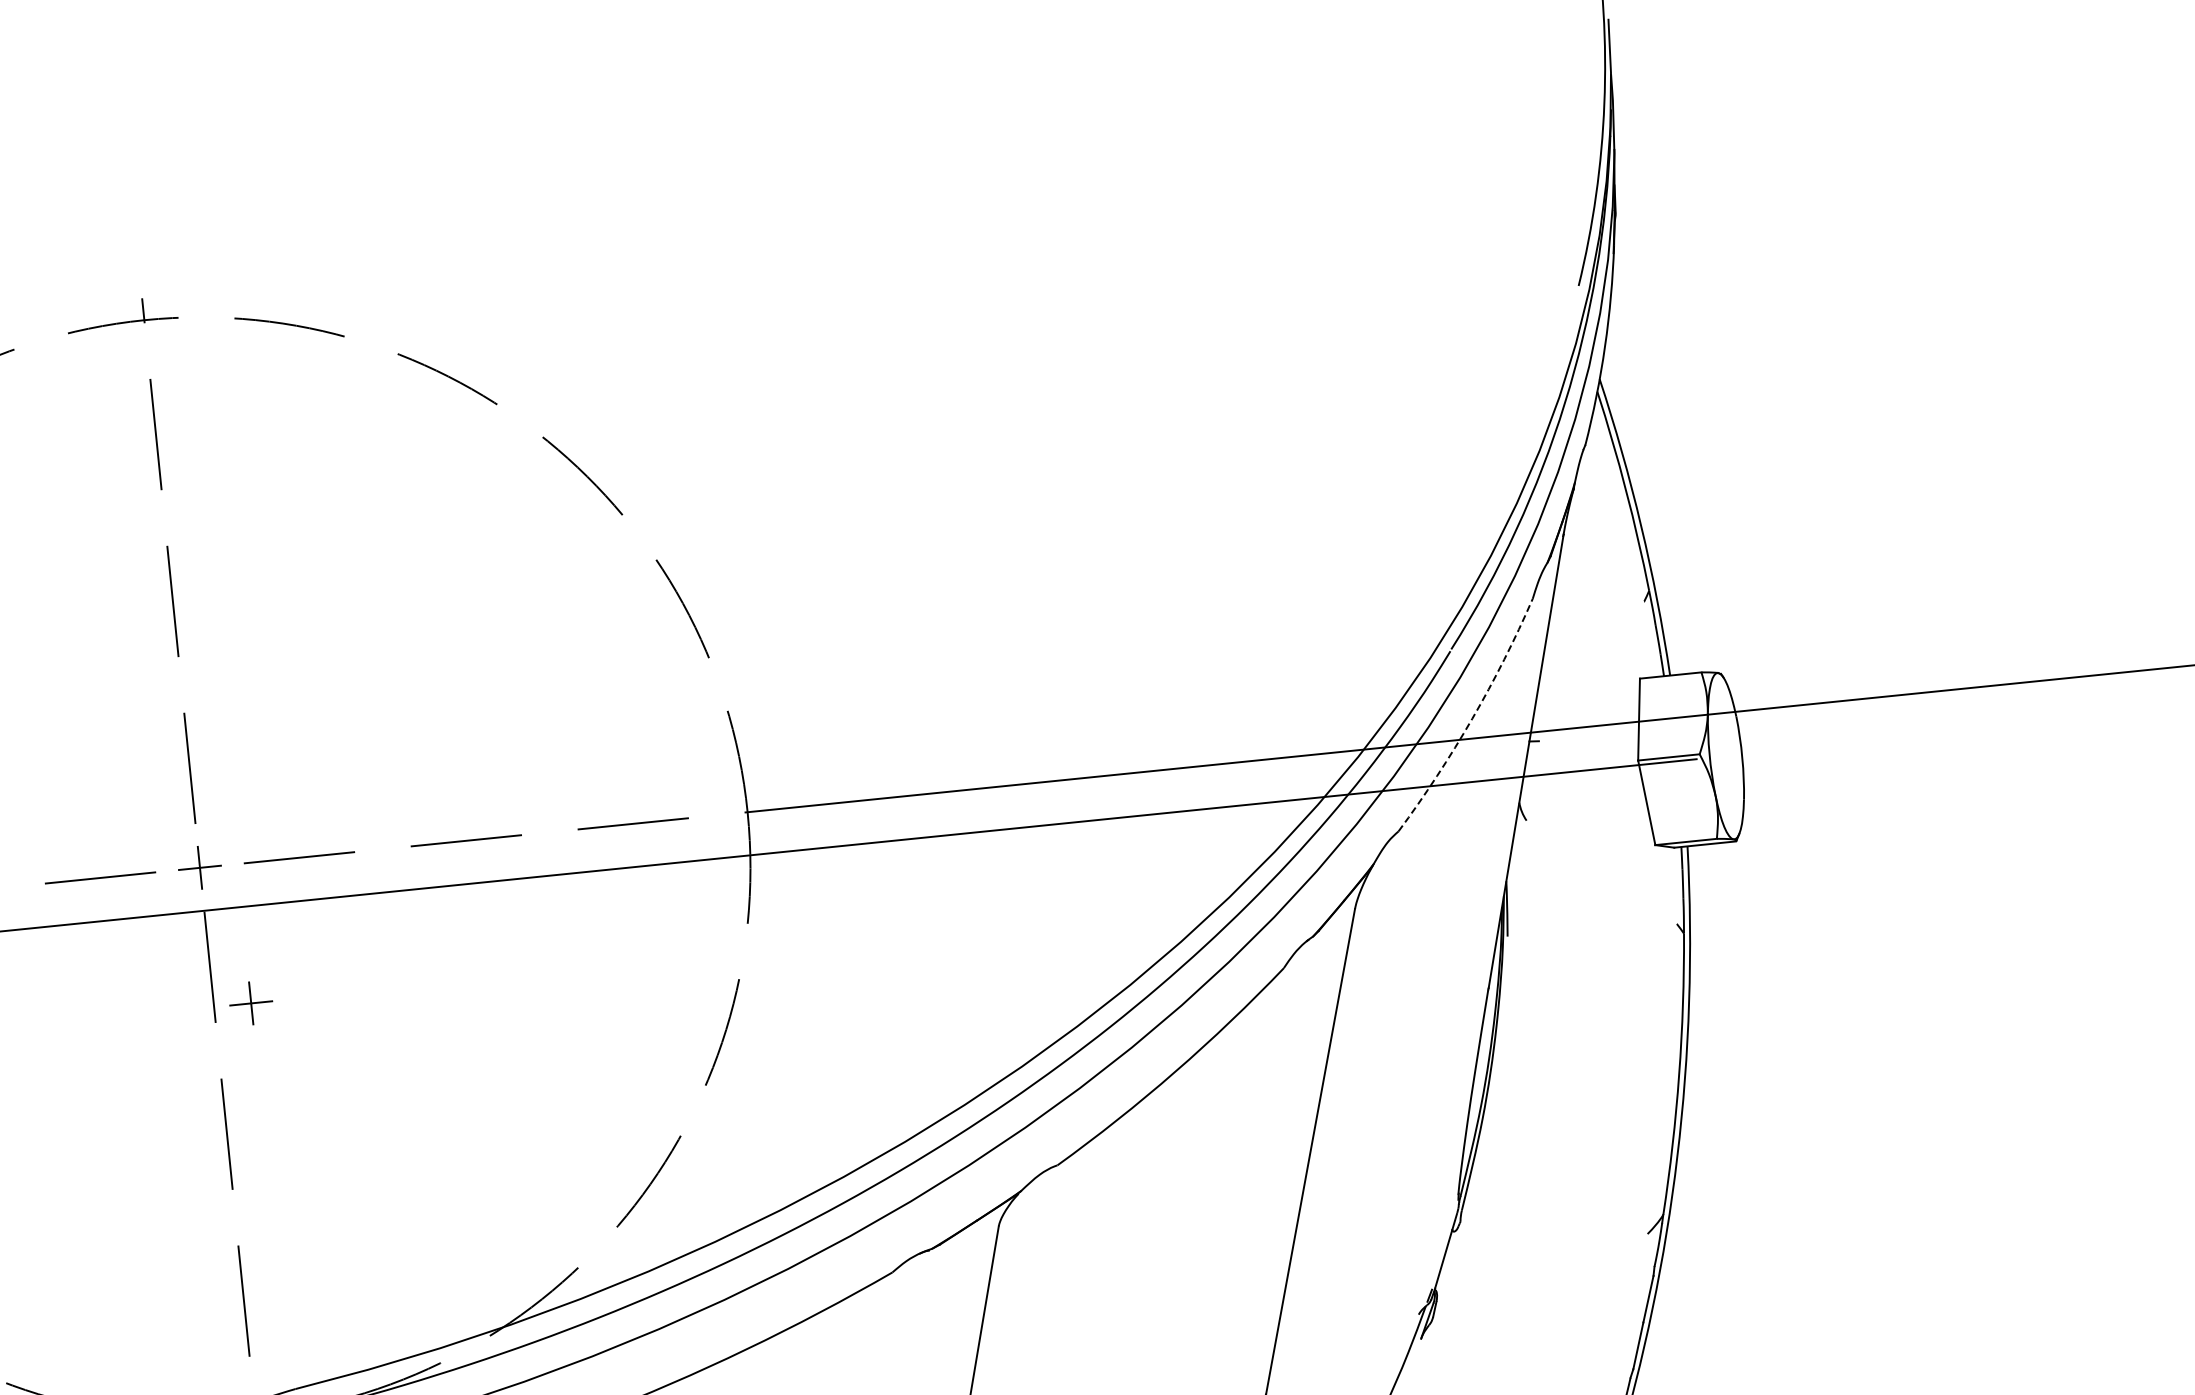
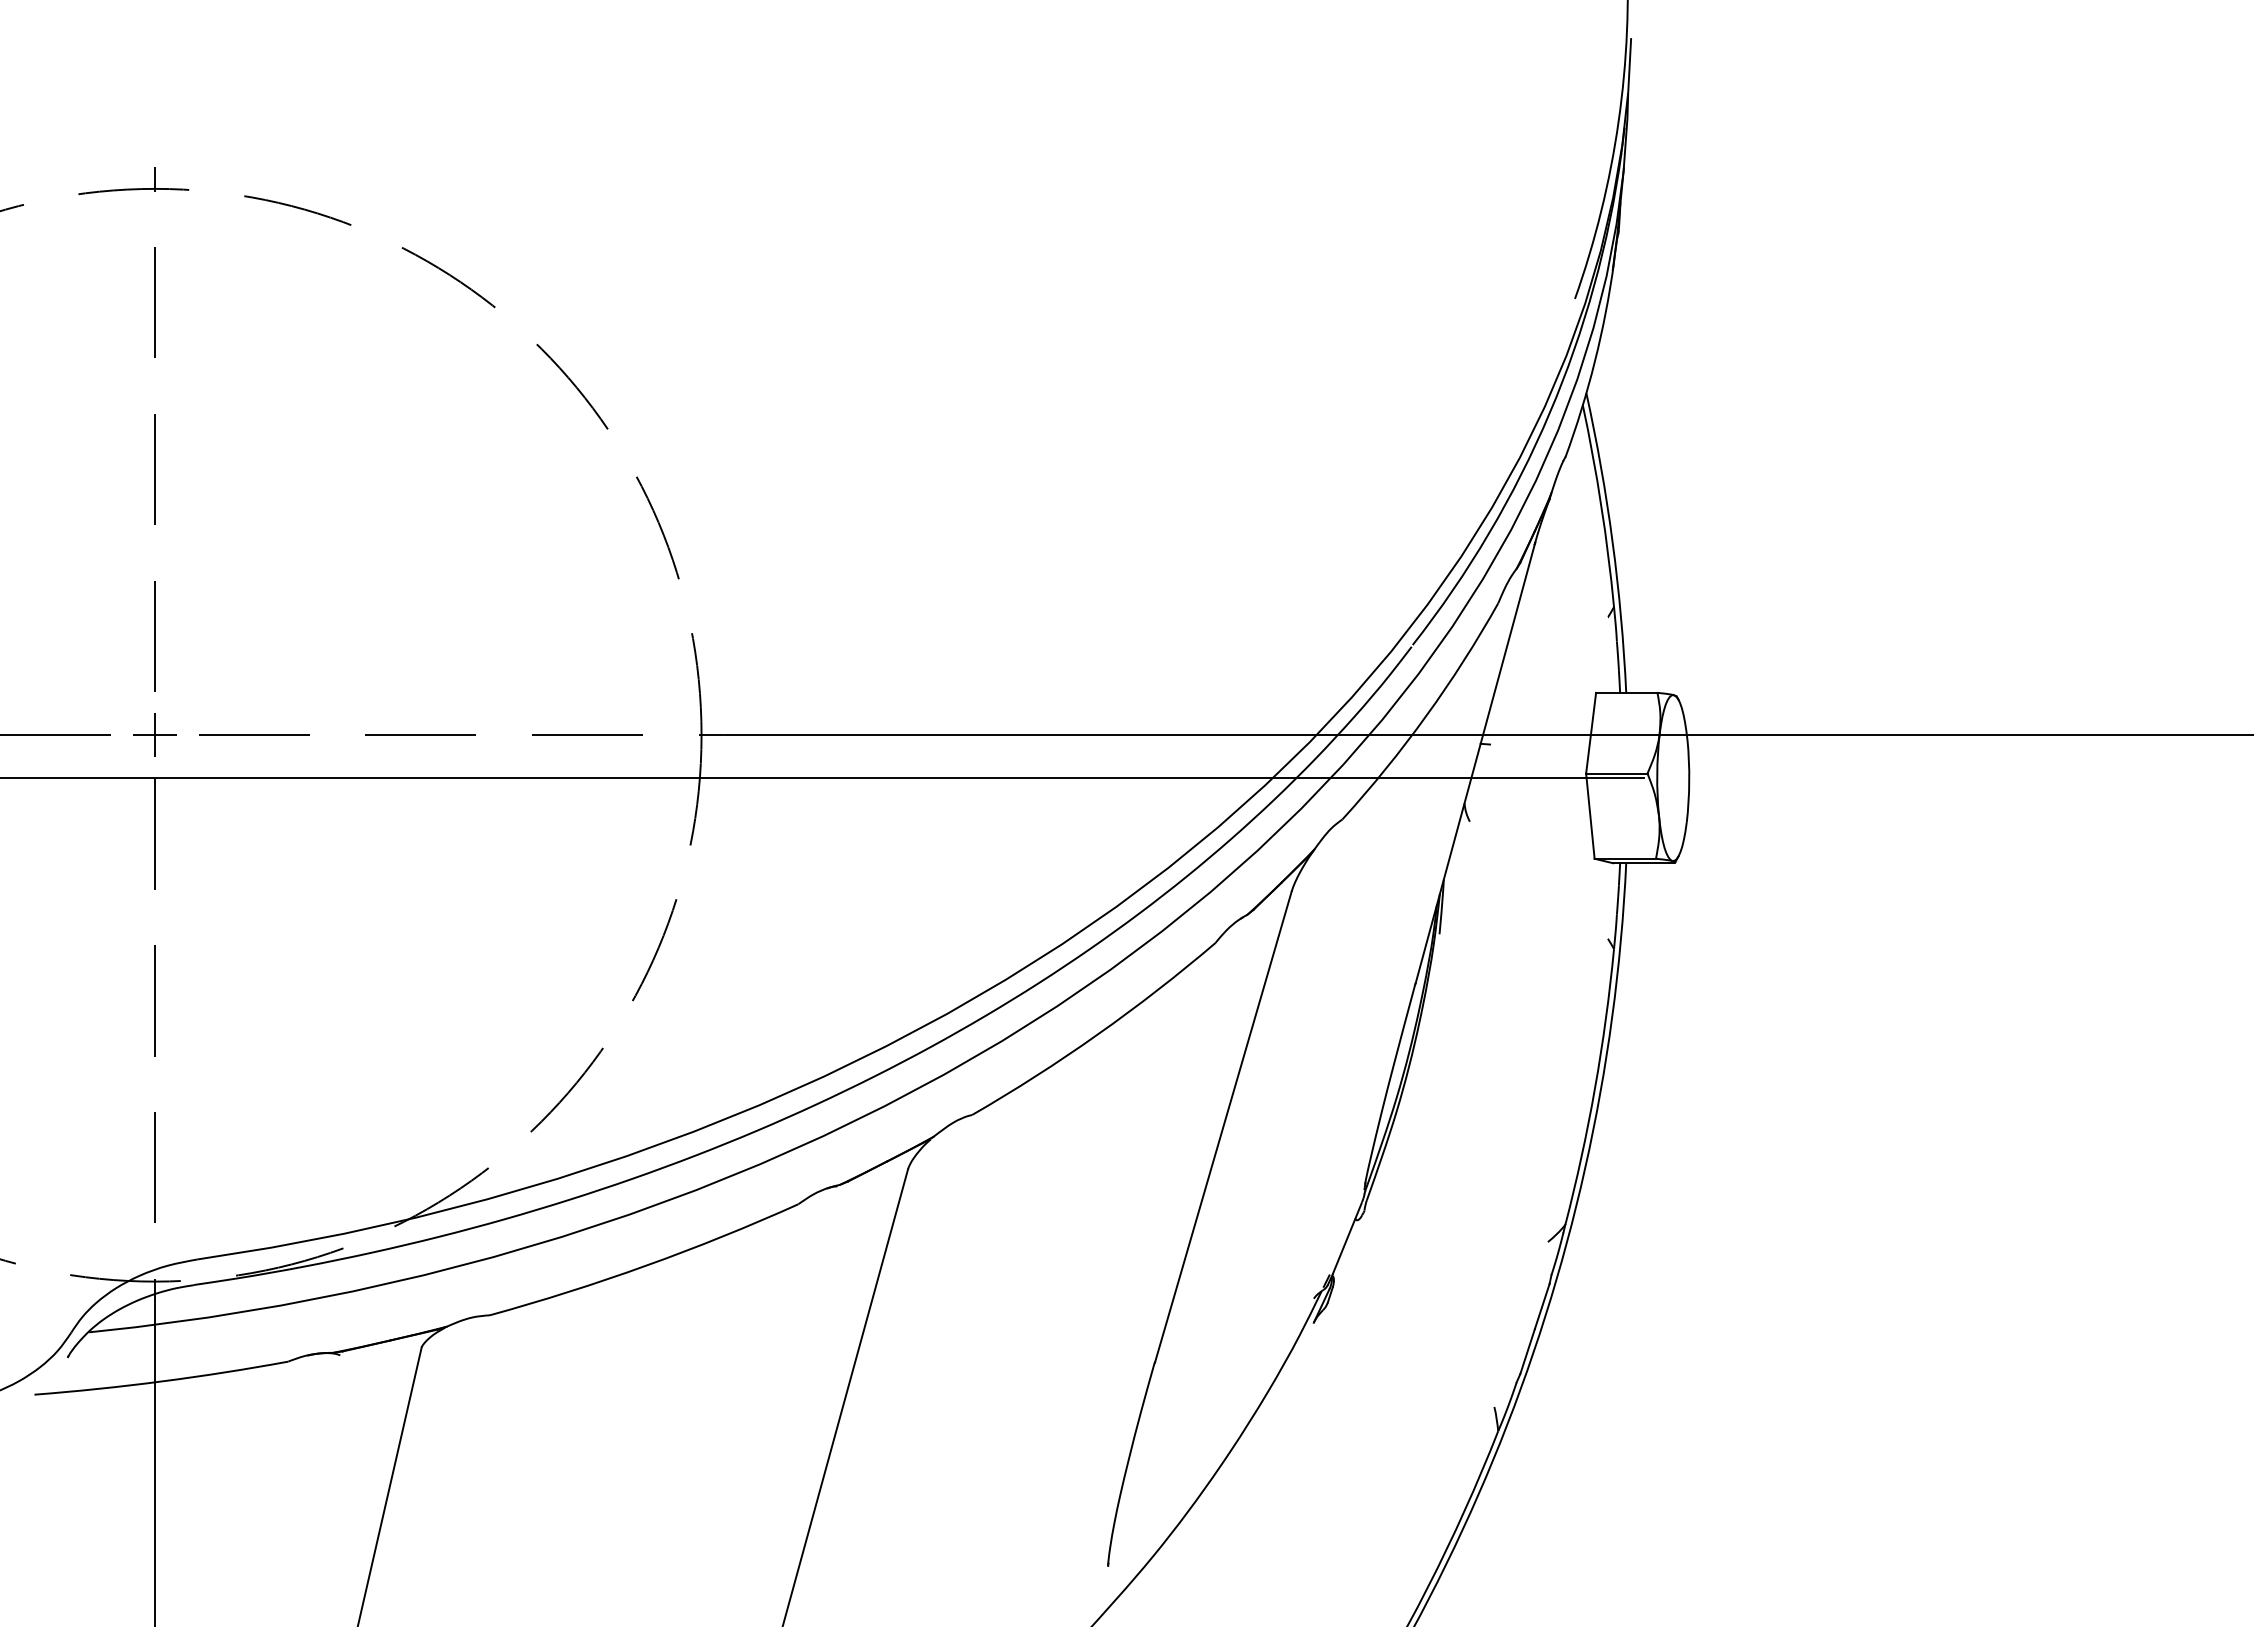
arc: (1472, 718) -> (1426, 715), dashed -> solid
part: (250, 1002) -> (191, 873), removed

